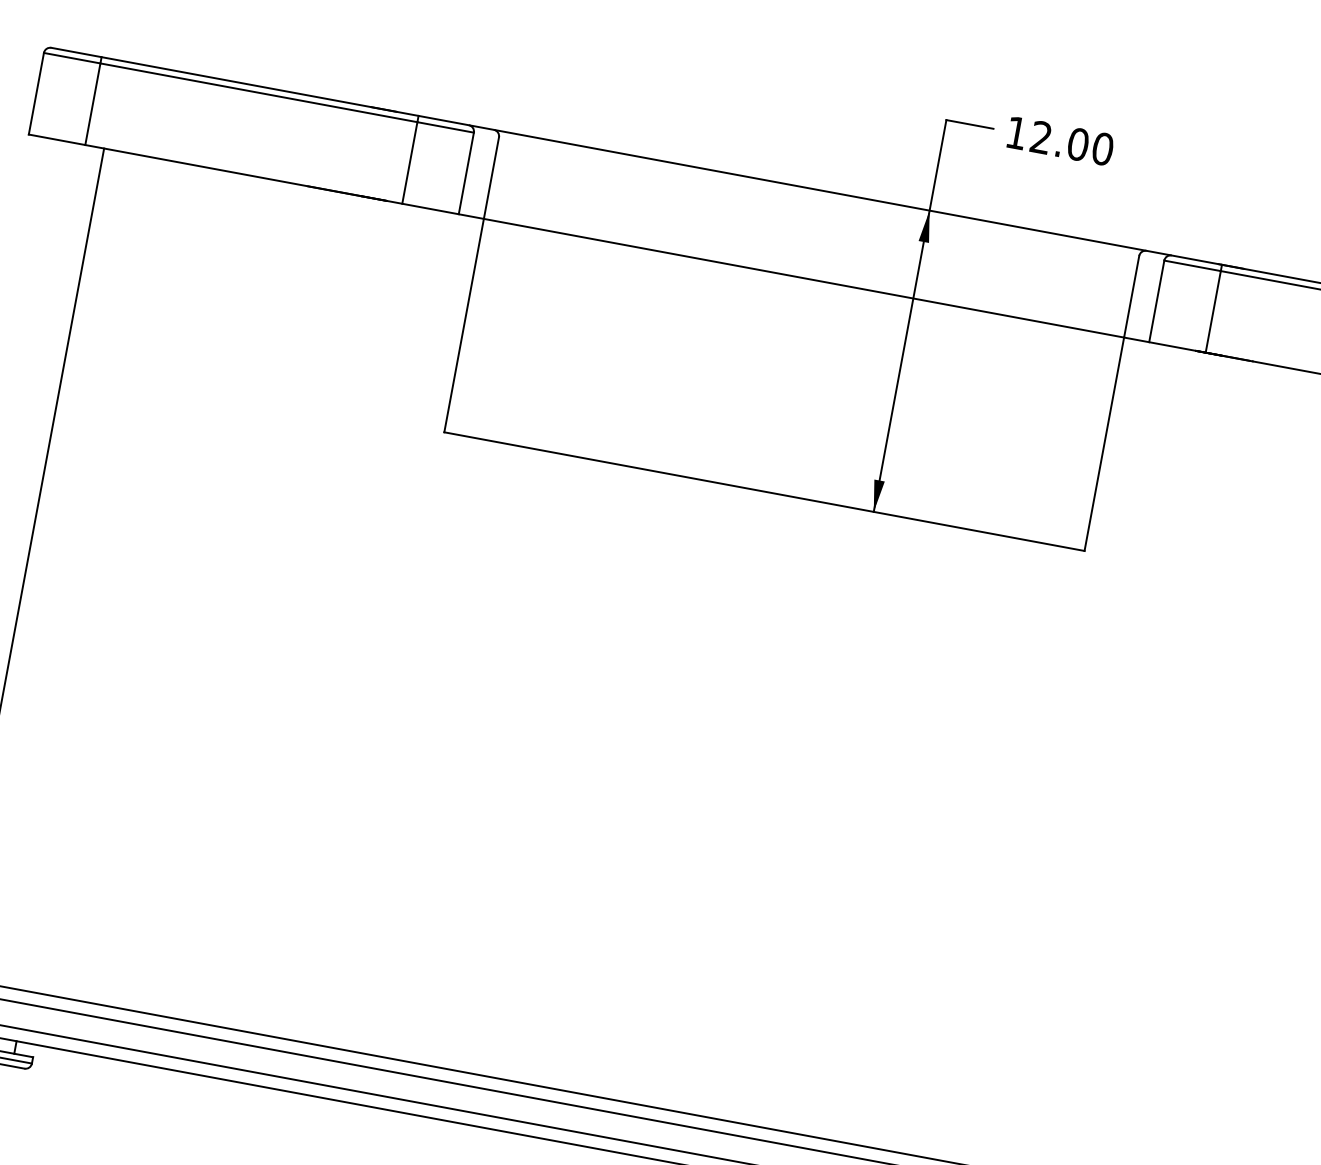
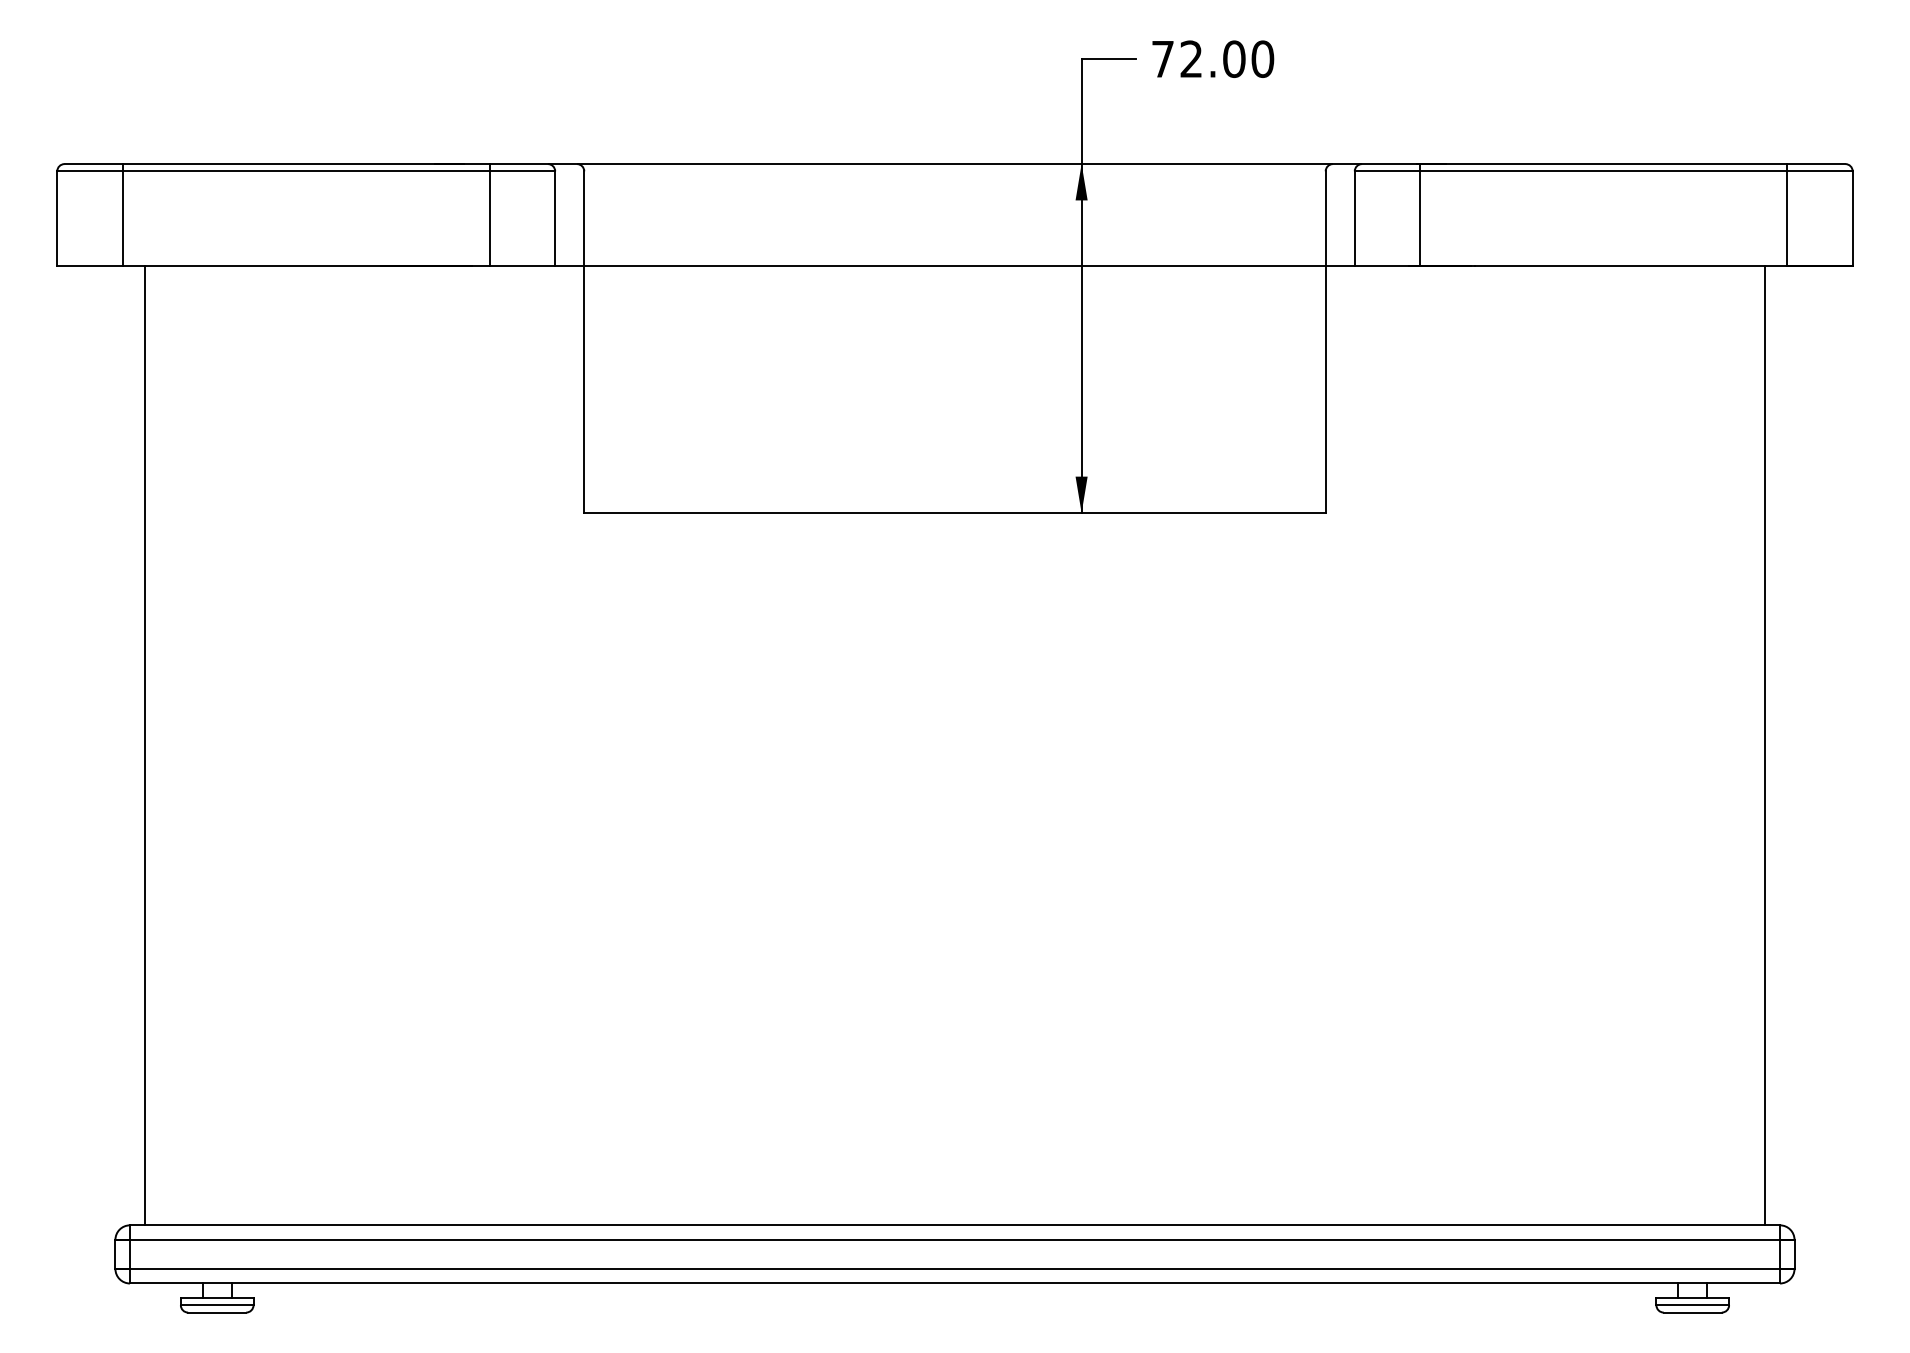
text: (1016, 133) -> (1162, 59), 12.00 -> 72.00

